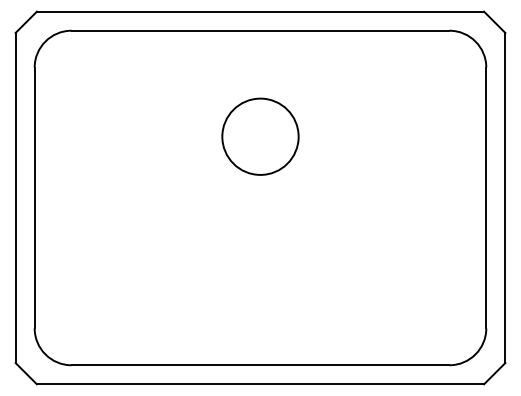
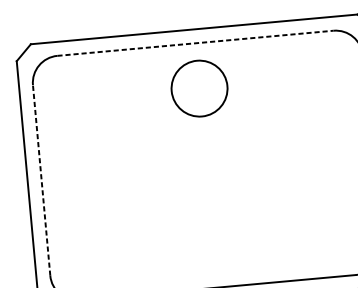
line: (260, 30) -> (195, 43), solid -> dashed
circle: (260, 136) -> (199, 88), moved
line: (34, 197) -> (41, 180), solid -> dashed

